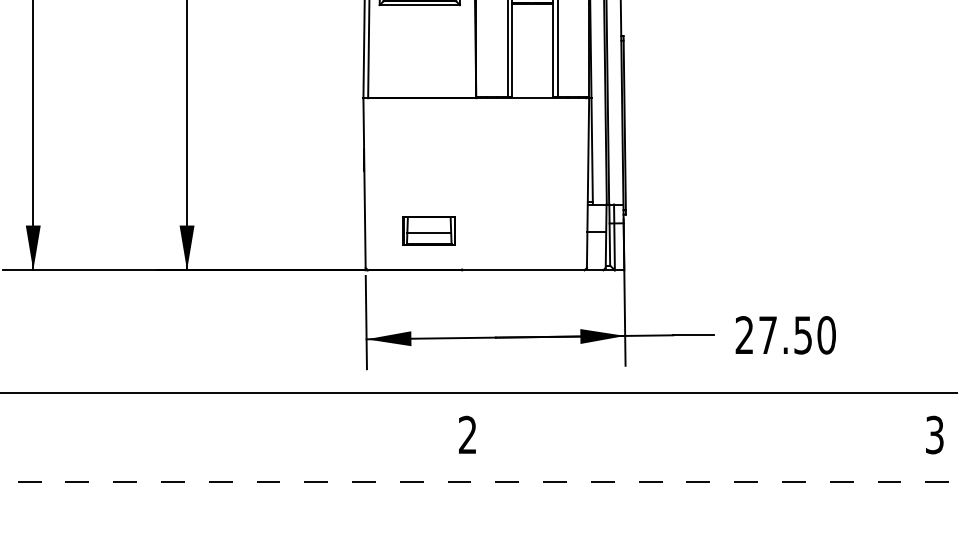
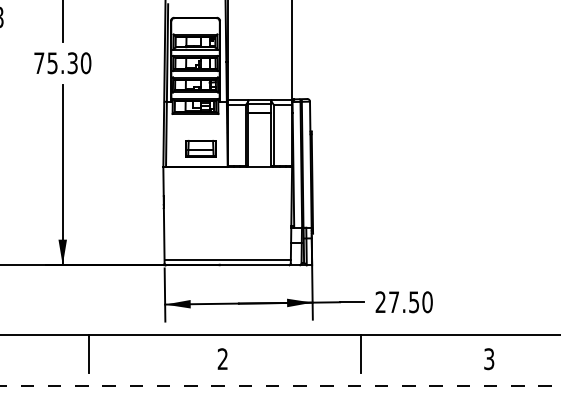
part: (428, 230) -> (200, 148), moved
line: (475, 260) -> (227, 259), added
line: (232, 425) -> (88, 353), added
line: (710, 425) -> (361, 353), added

